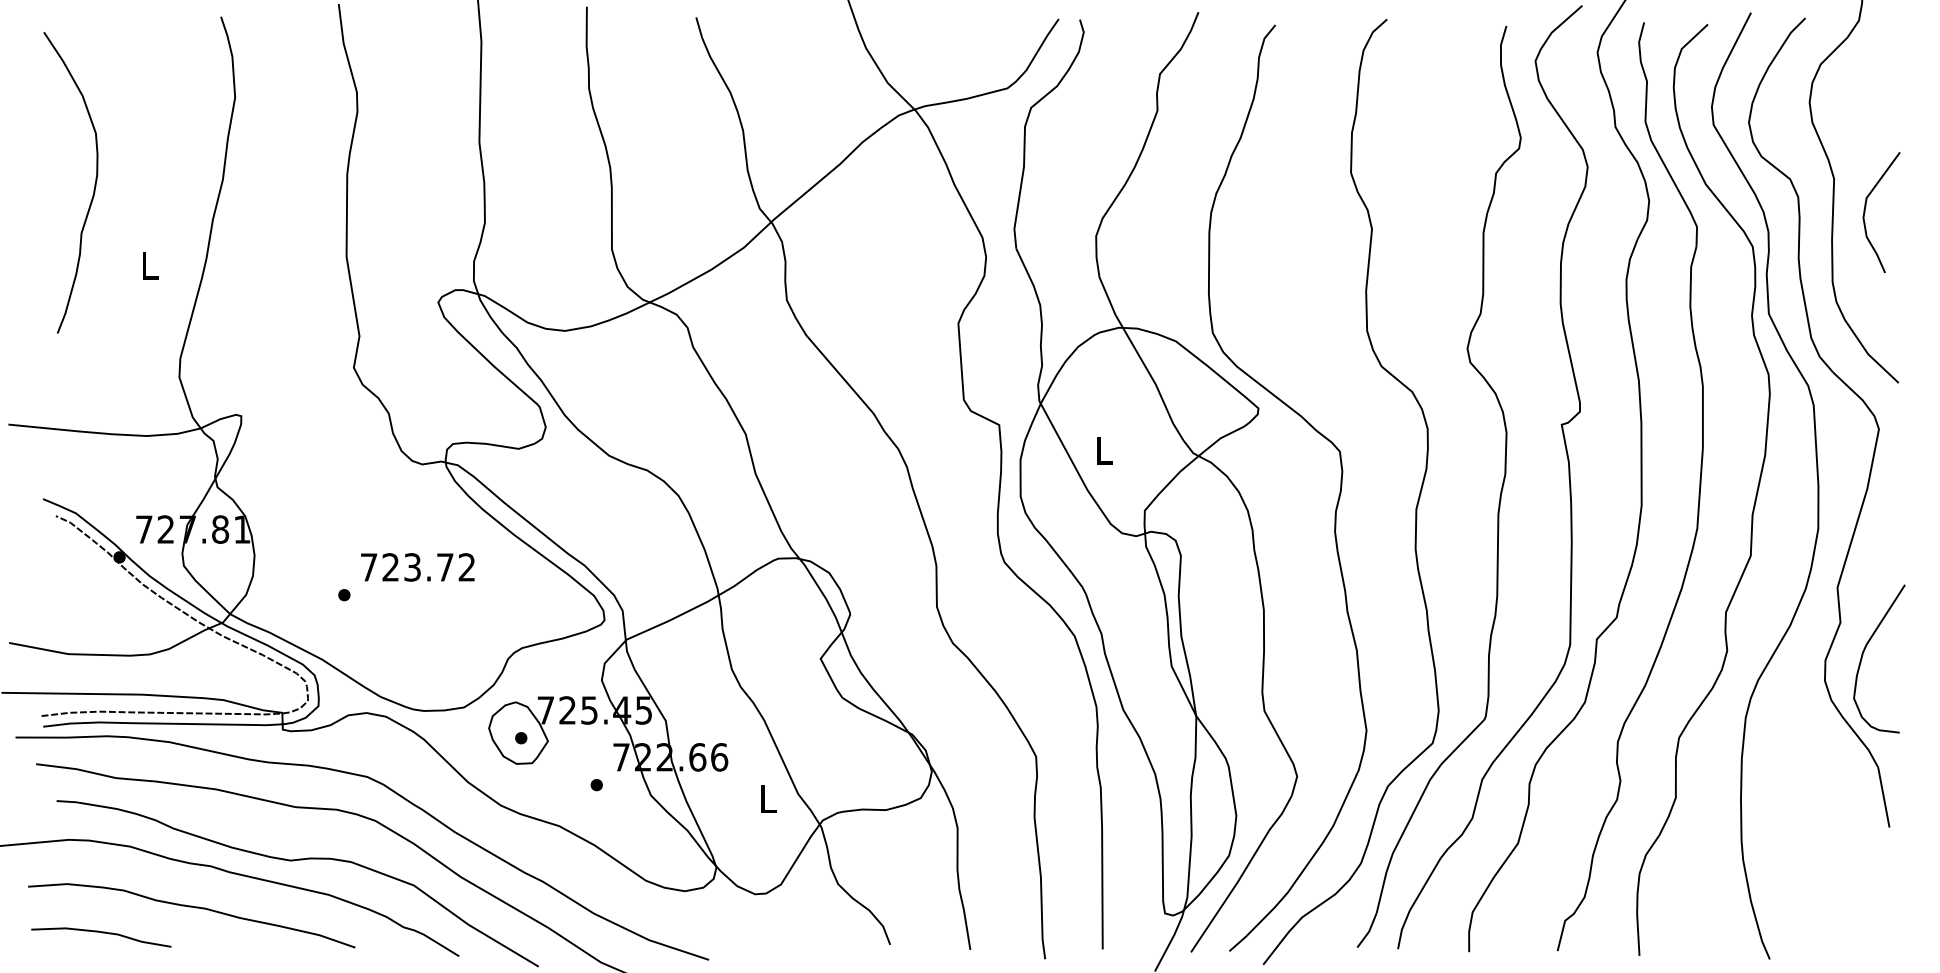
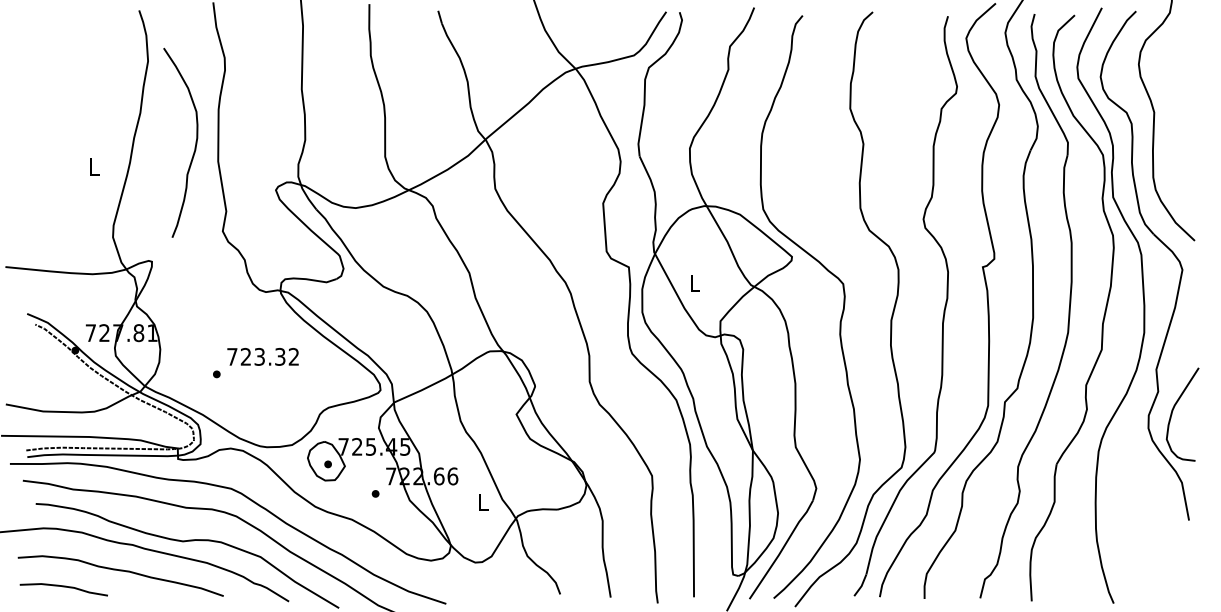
curve: (92, 190) -> (194, 147), moved
curve: (1866, 212) -> (1174, 133), removed
text: (445, 566) -> (280, 356), 723.72 -> 723.32

